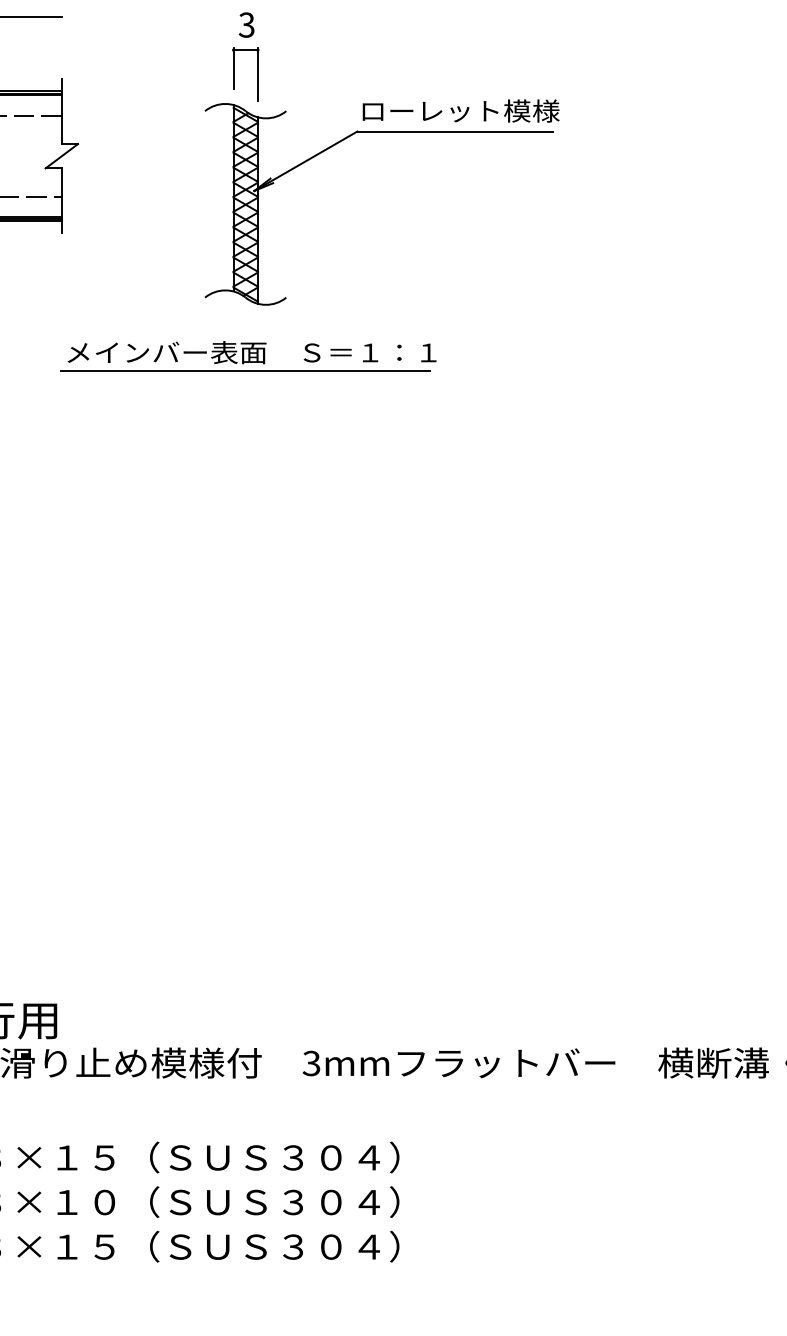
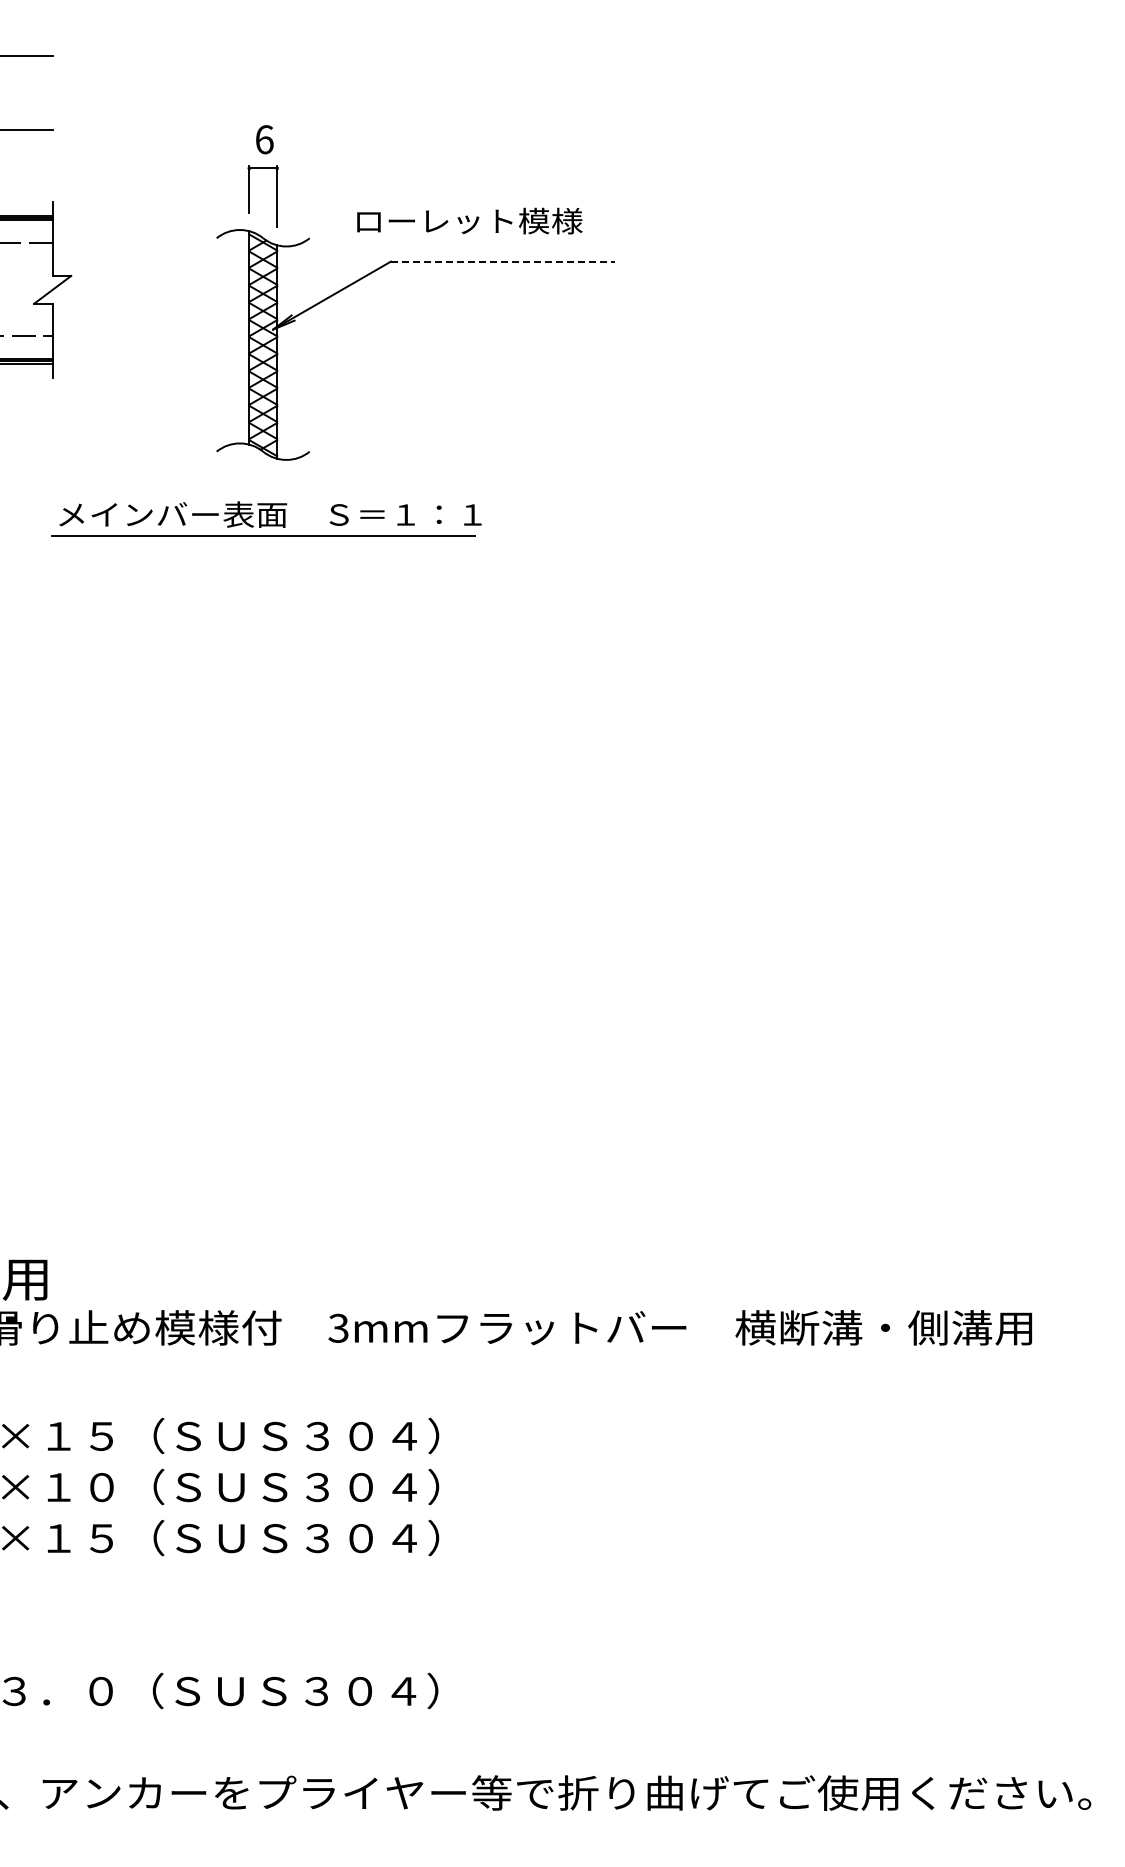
text: (246, 24) -> (264, 139), 3 -> 6
text: (460, 110) -> (469, 220), moved
line: (455, 131) -> (503, 261), solid -> dashed

